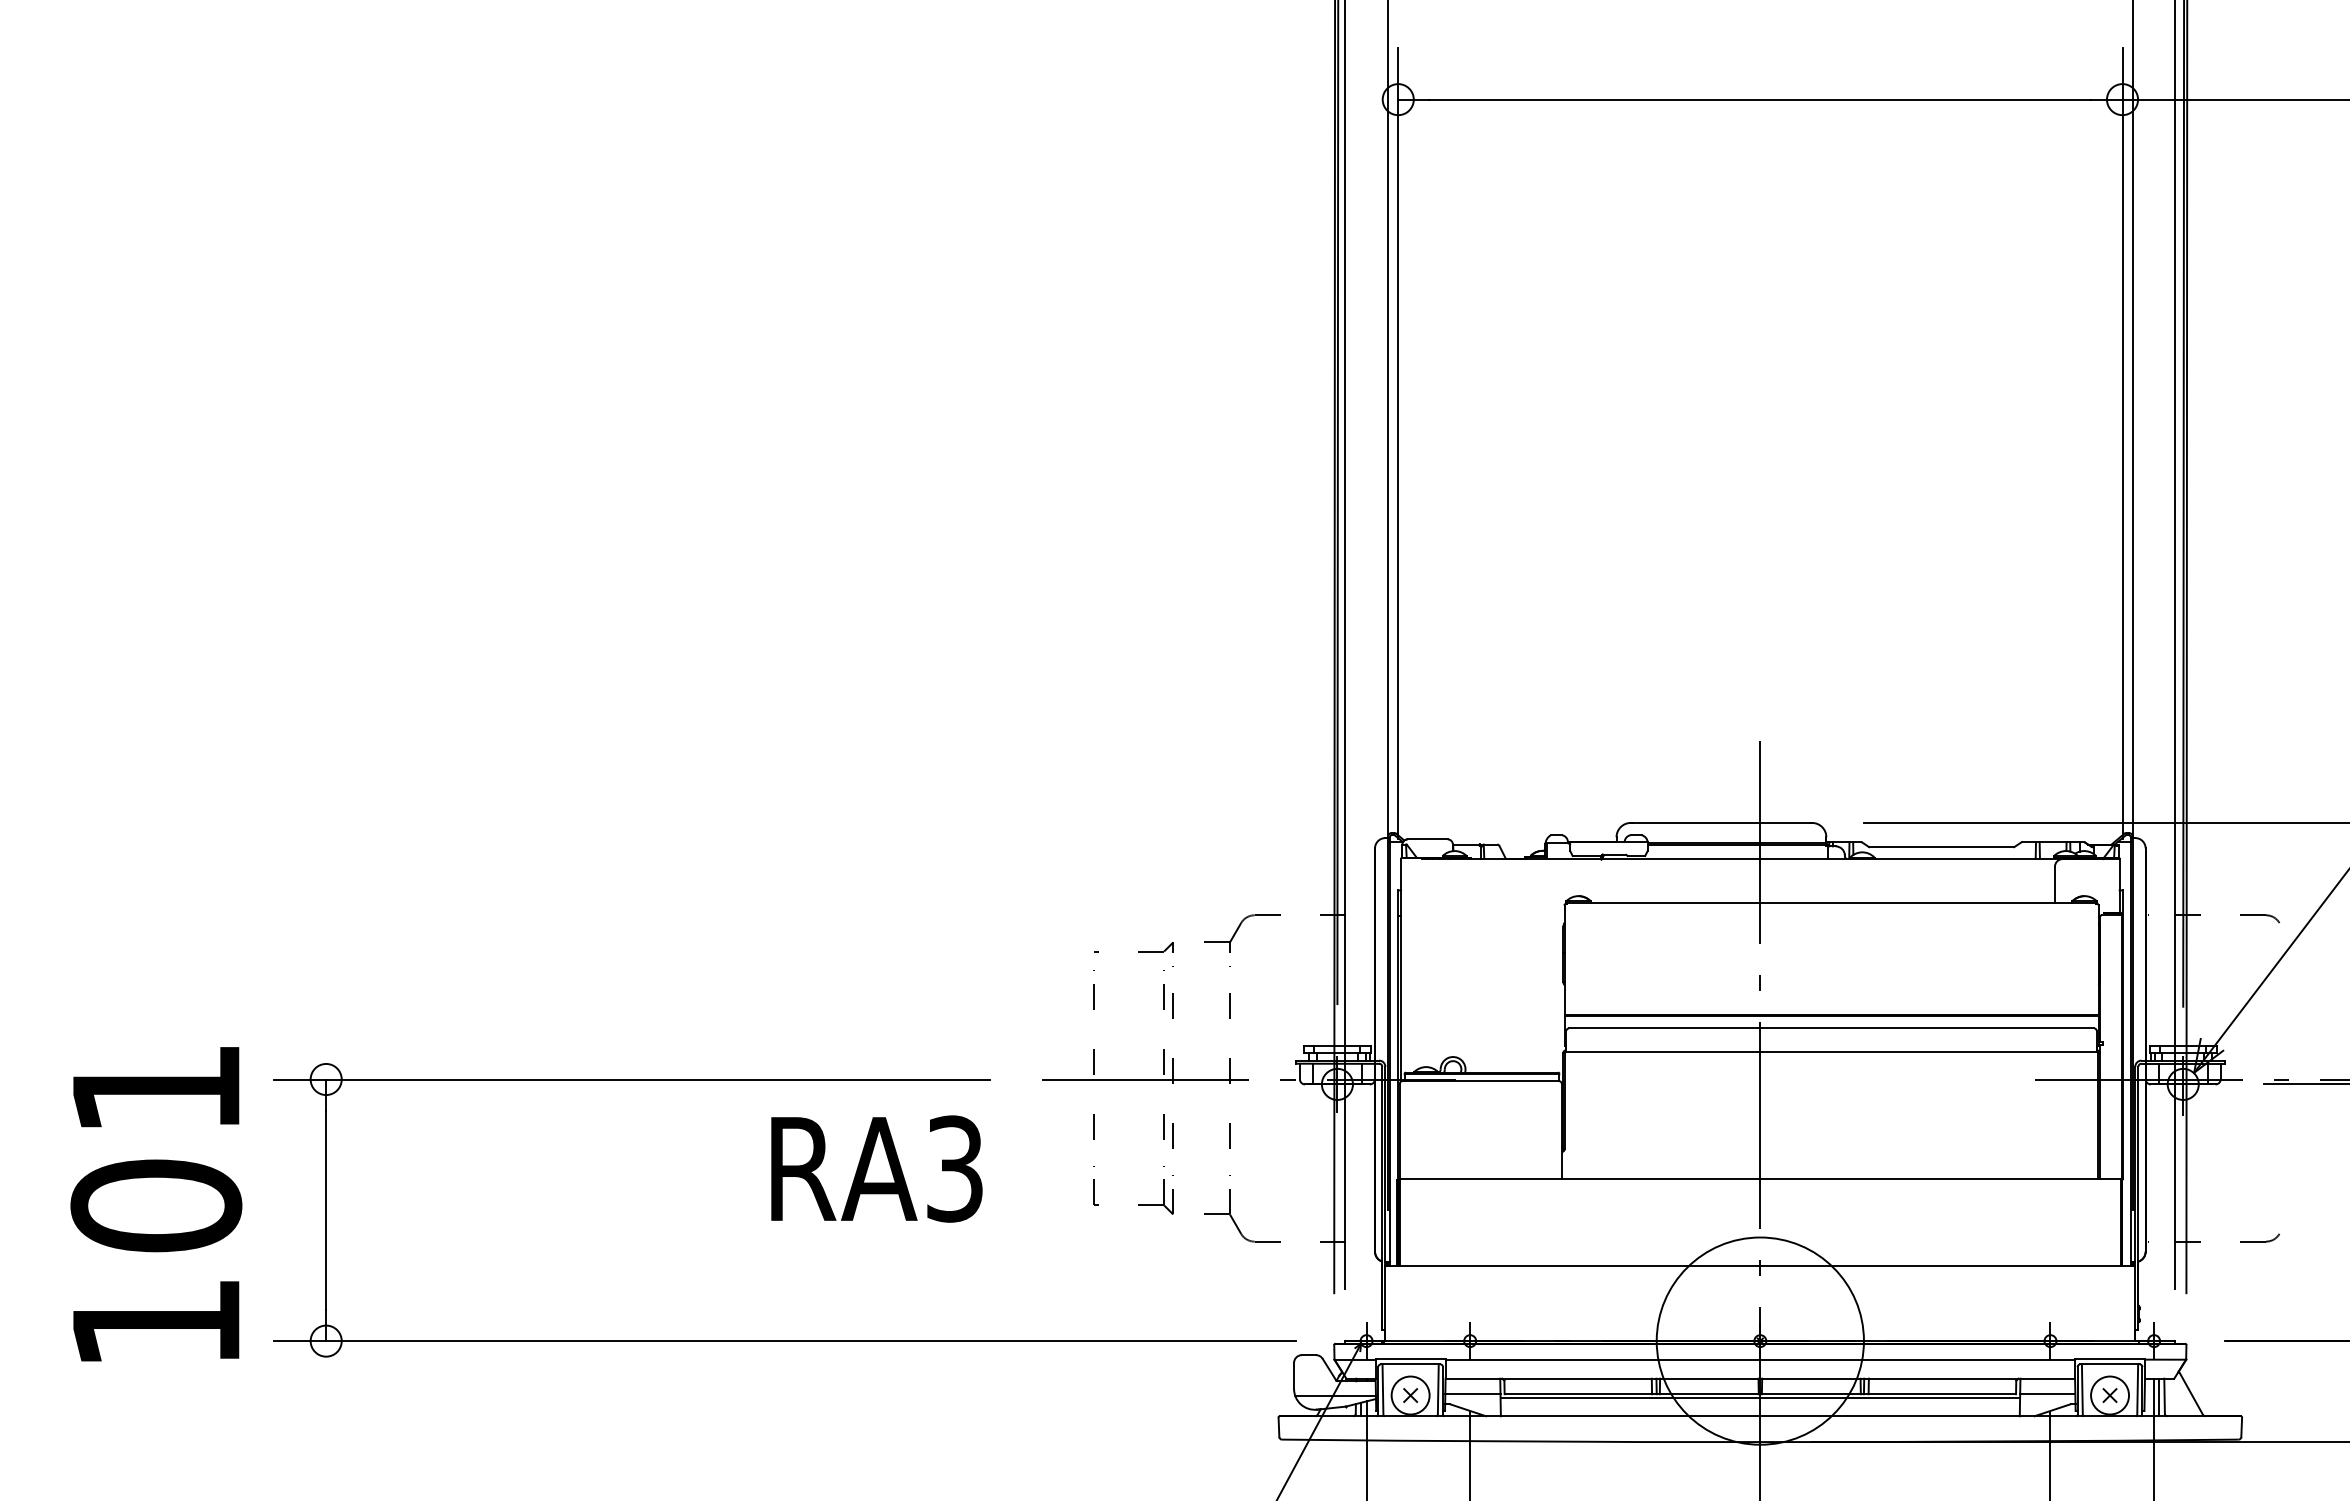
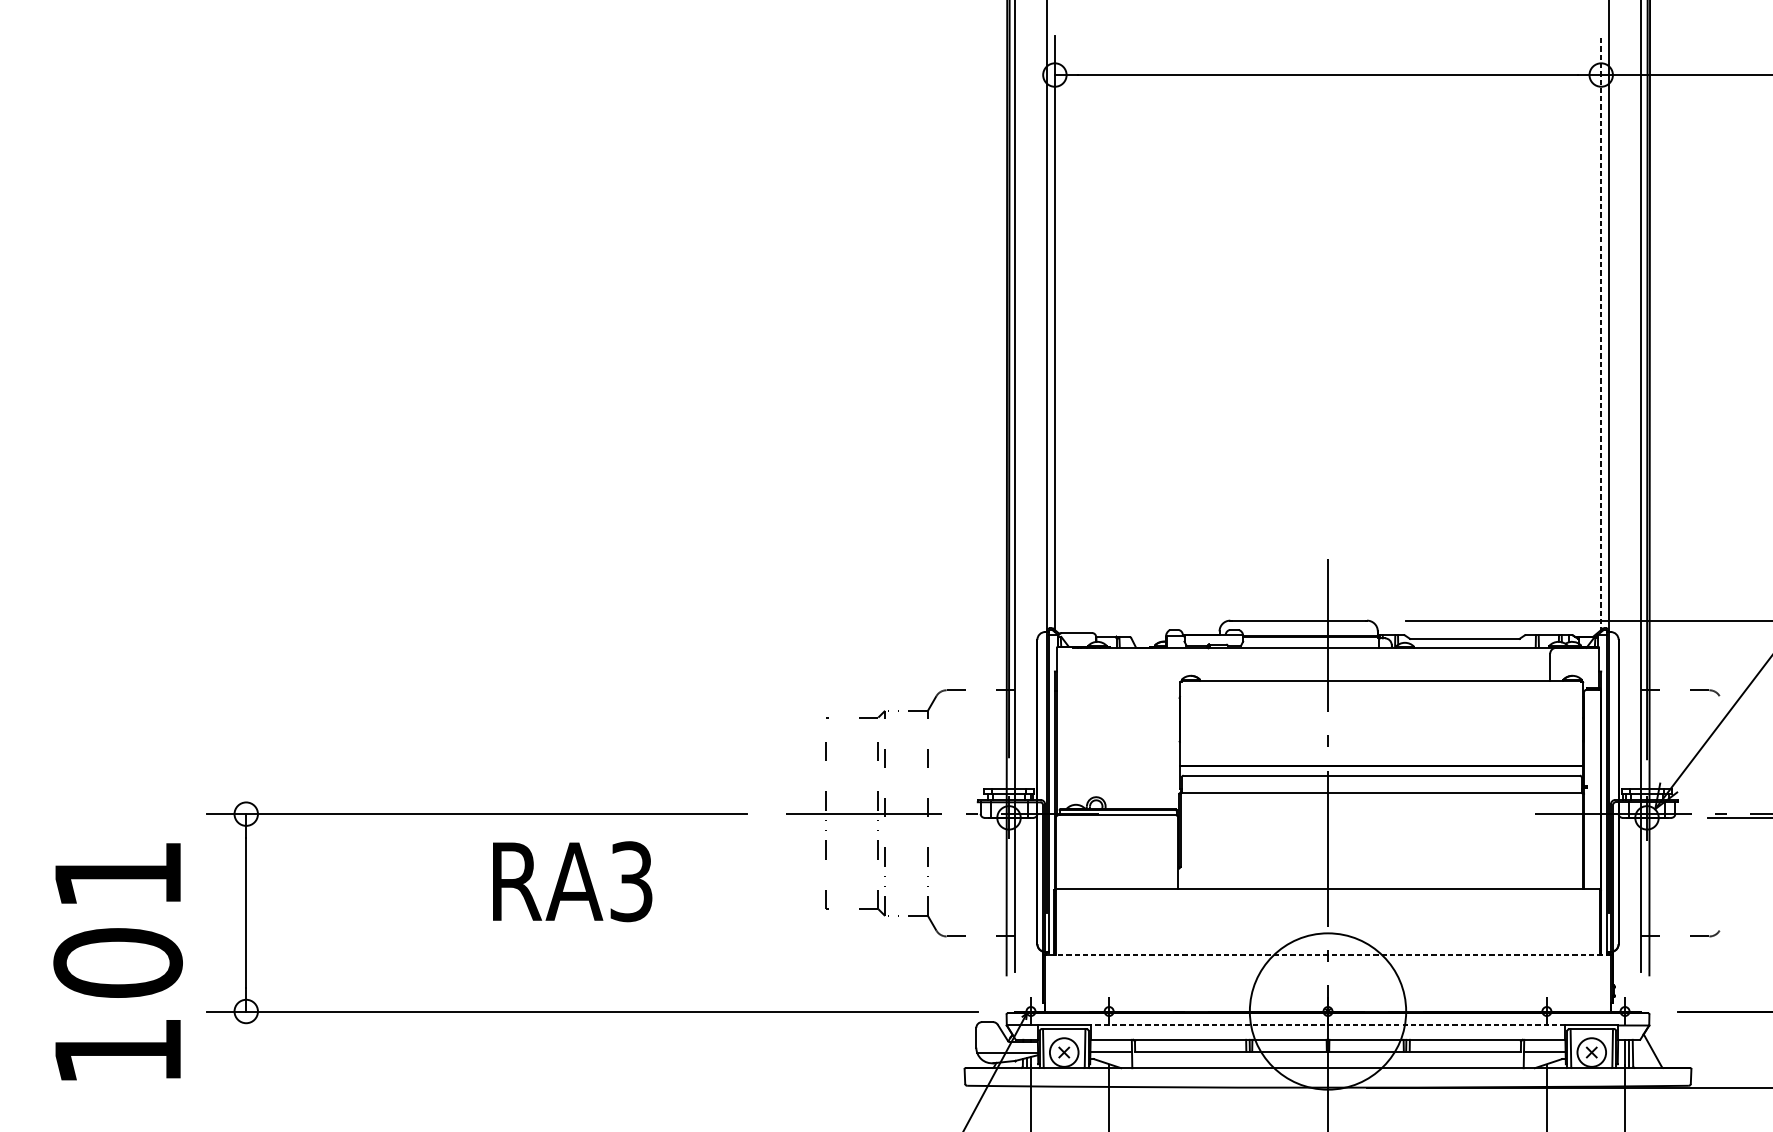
line: (2122, 442) -> (1601, 333), solid -> dashed
text: (876, 1168) -> (572, 881), moved
text: (156, 1204) -> (118, 962), moved
line: (1760, 1266) -> (1328, 955), solid -> dashed
line: (1760, 1359) -> (1328, 1025), solid -> dashed
line: (1760, 1398) -> (1328, 1054), removed

